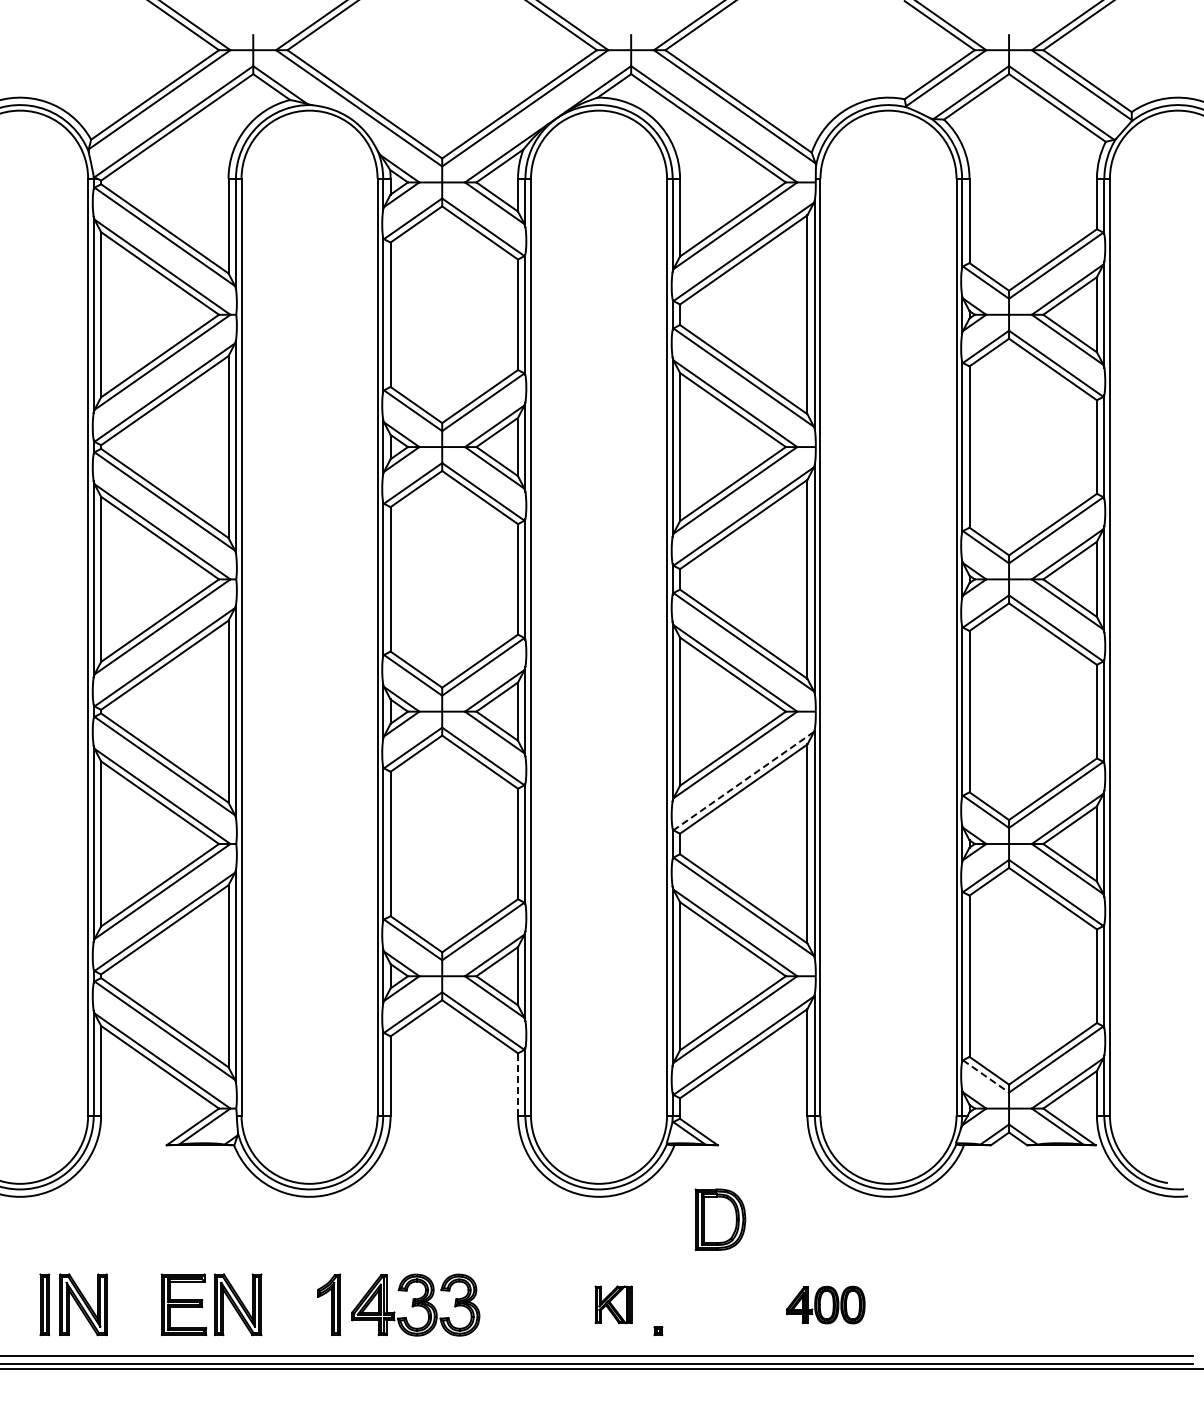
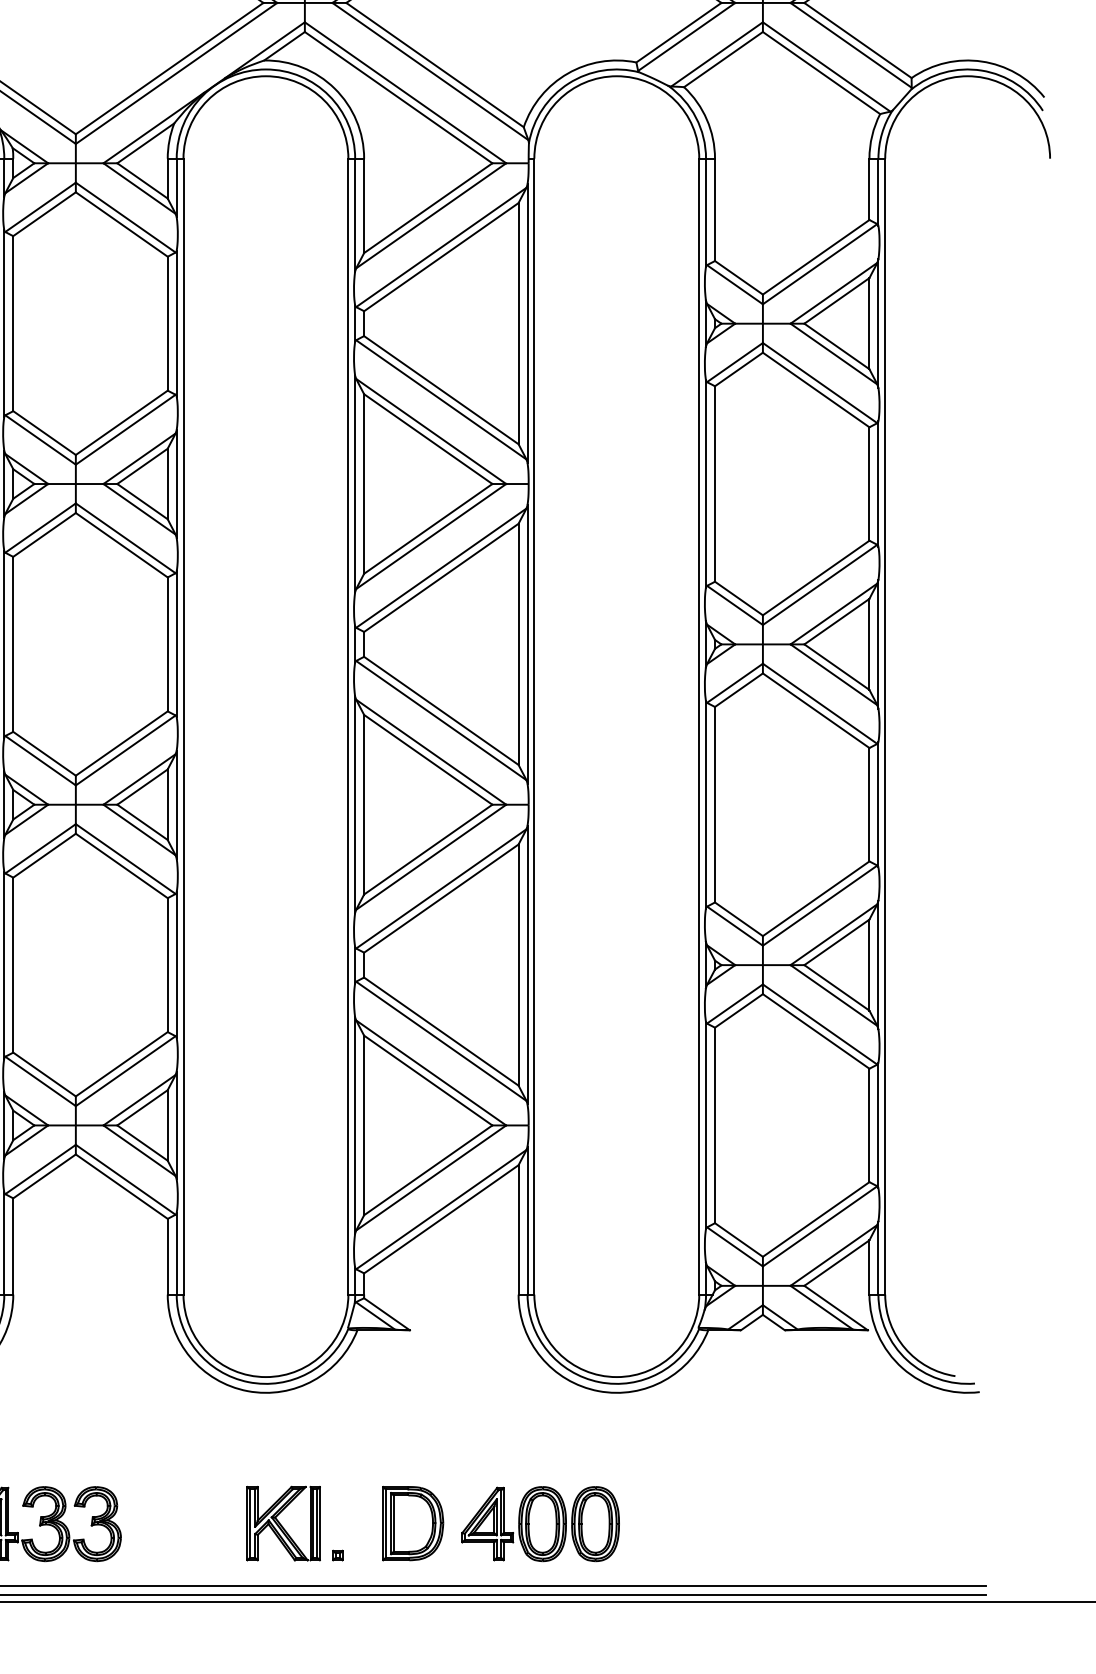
line: (743, 781) -> (441, 889), dashed -> solid
line: (986, 1076) -> (735, 1246), dashed -> solid
line: (518, 1084) -> (168, 1256), dashed -> solid
part: (720, 1219) -> (413, 1523), moved
part: (613, 1304) -> (283, 1523), size x1.67
part: (825, 1304) -> (540, 1523), size x1.67

